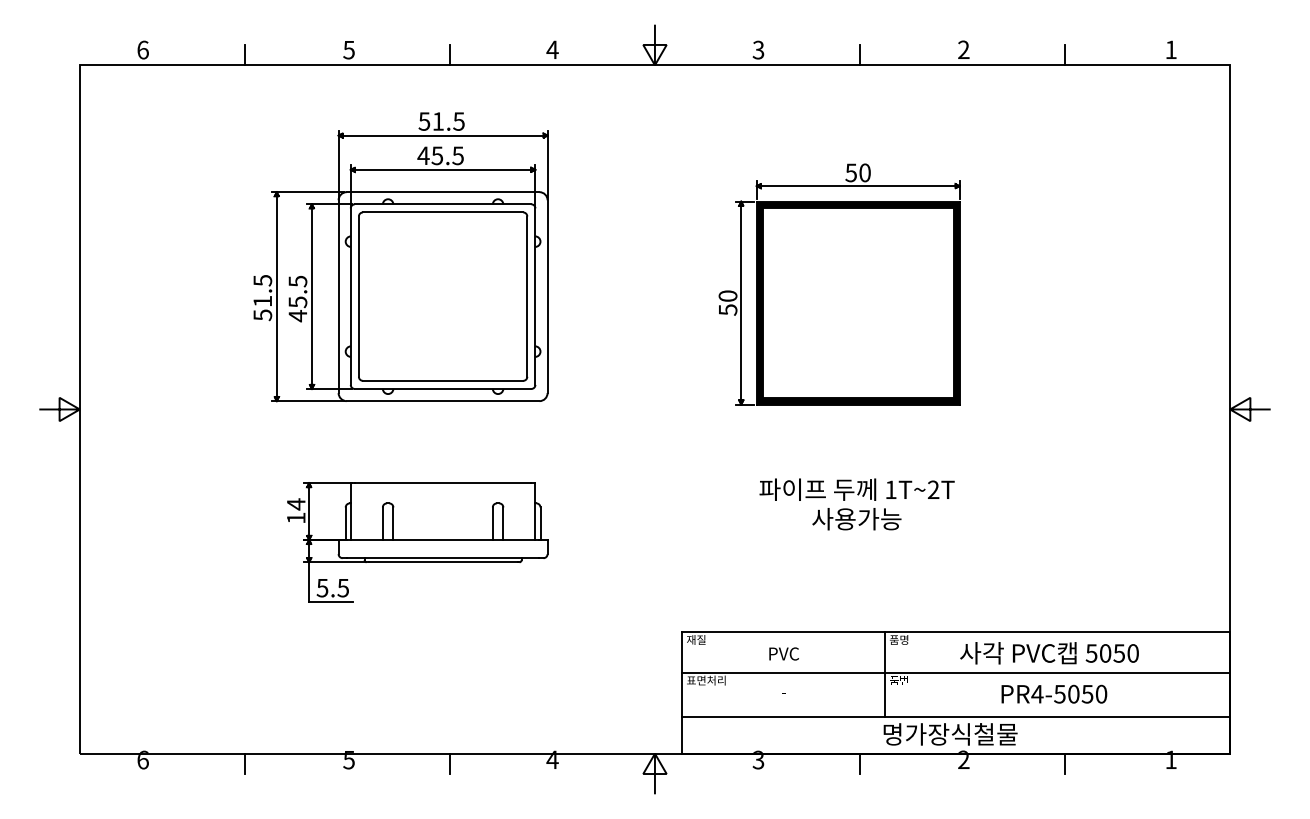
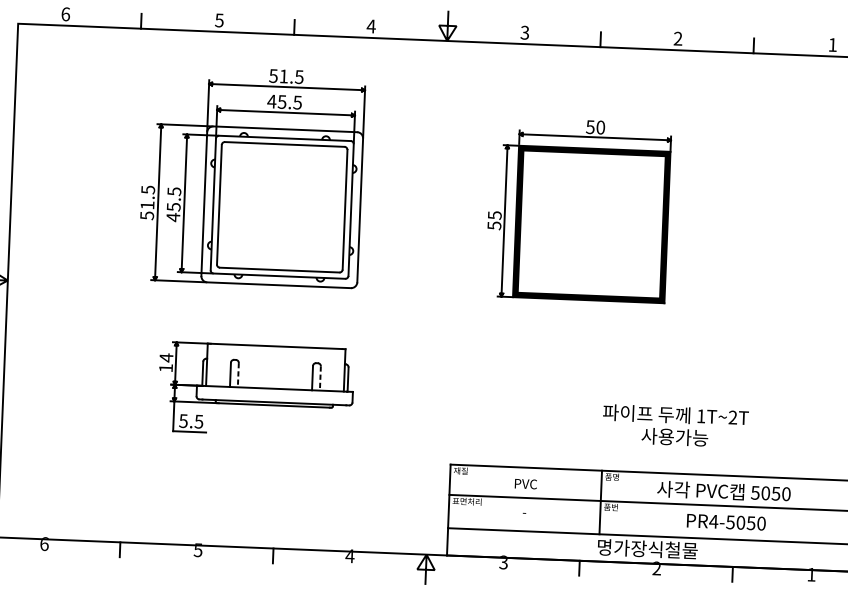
text: (727, 296) -> (494, 215), 50 -> 55
text: (856, 504) -> (675, 426), moved
line: (393, 524) -> (238, 375), solid -> dashed
line: (503, 524) -> (320, 379), solid -> dashed

